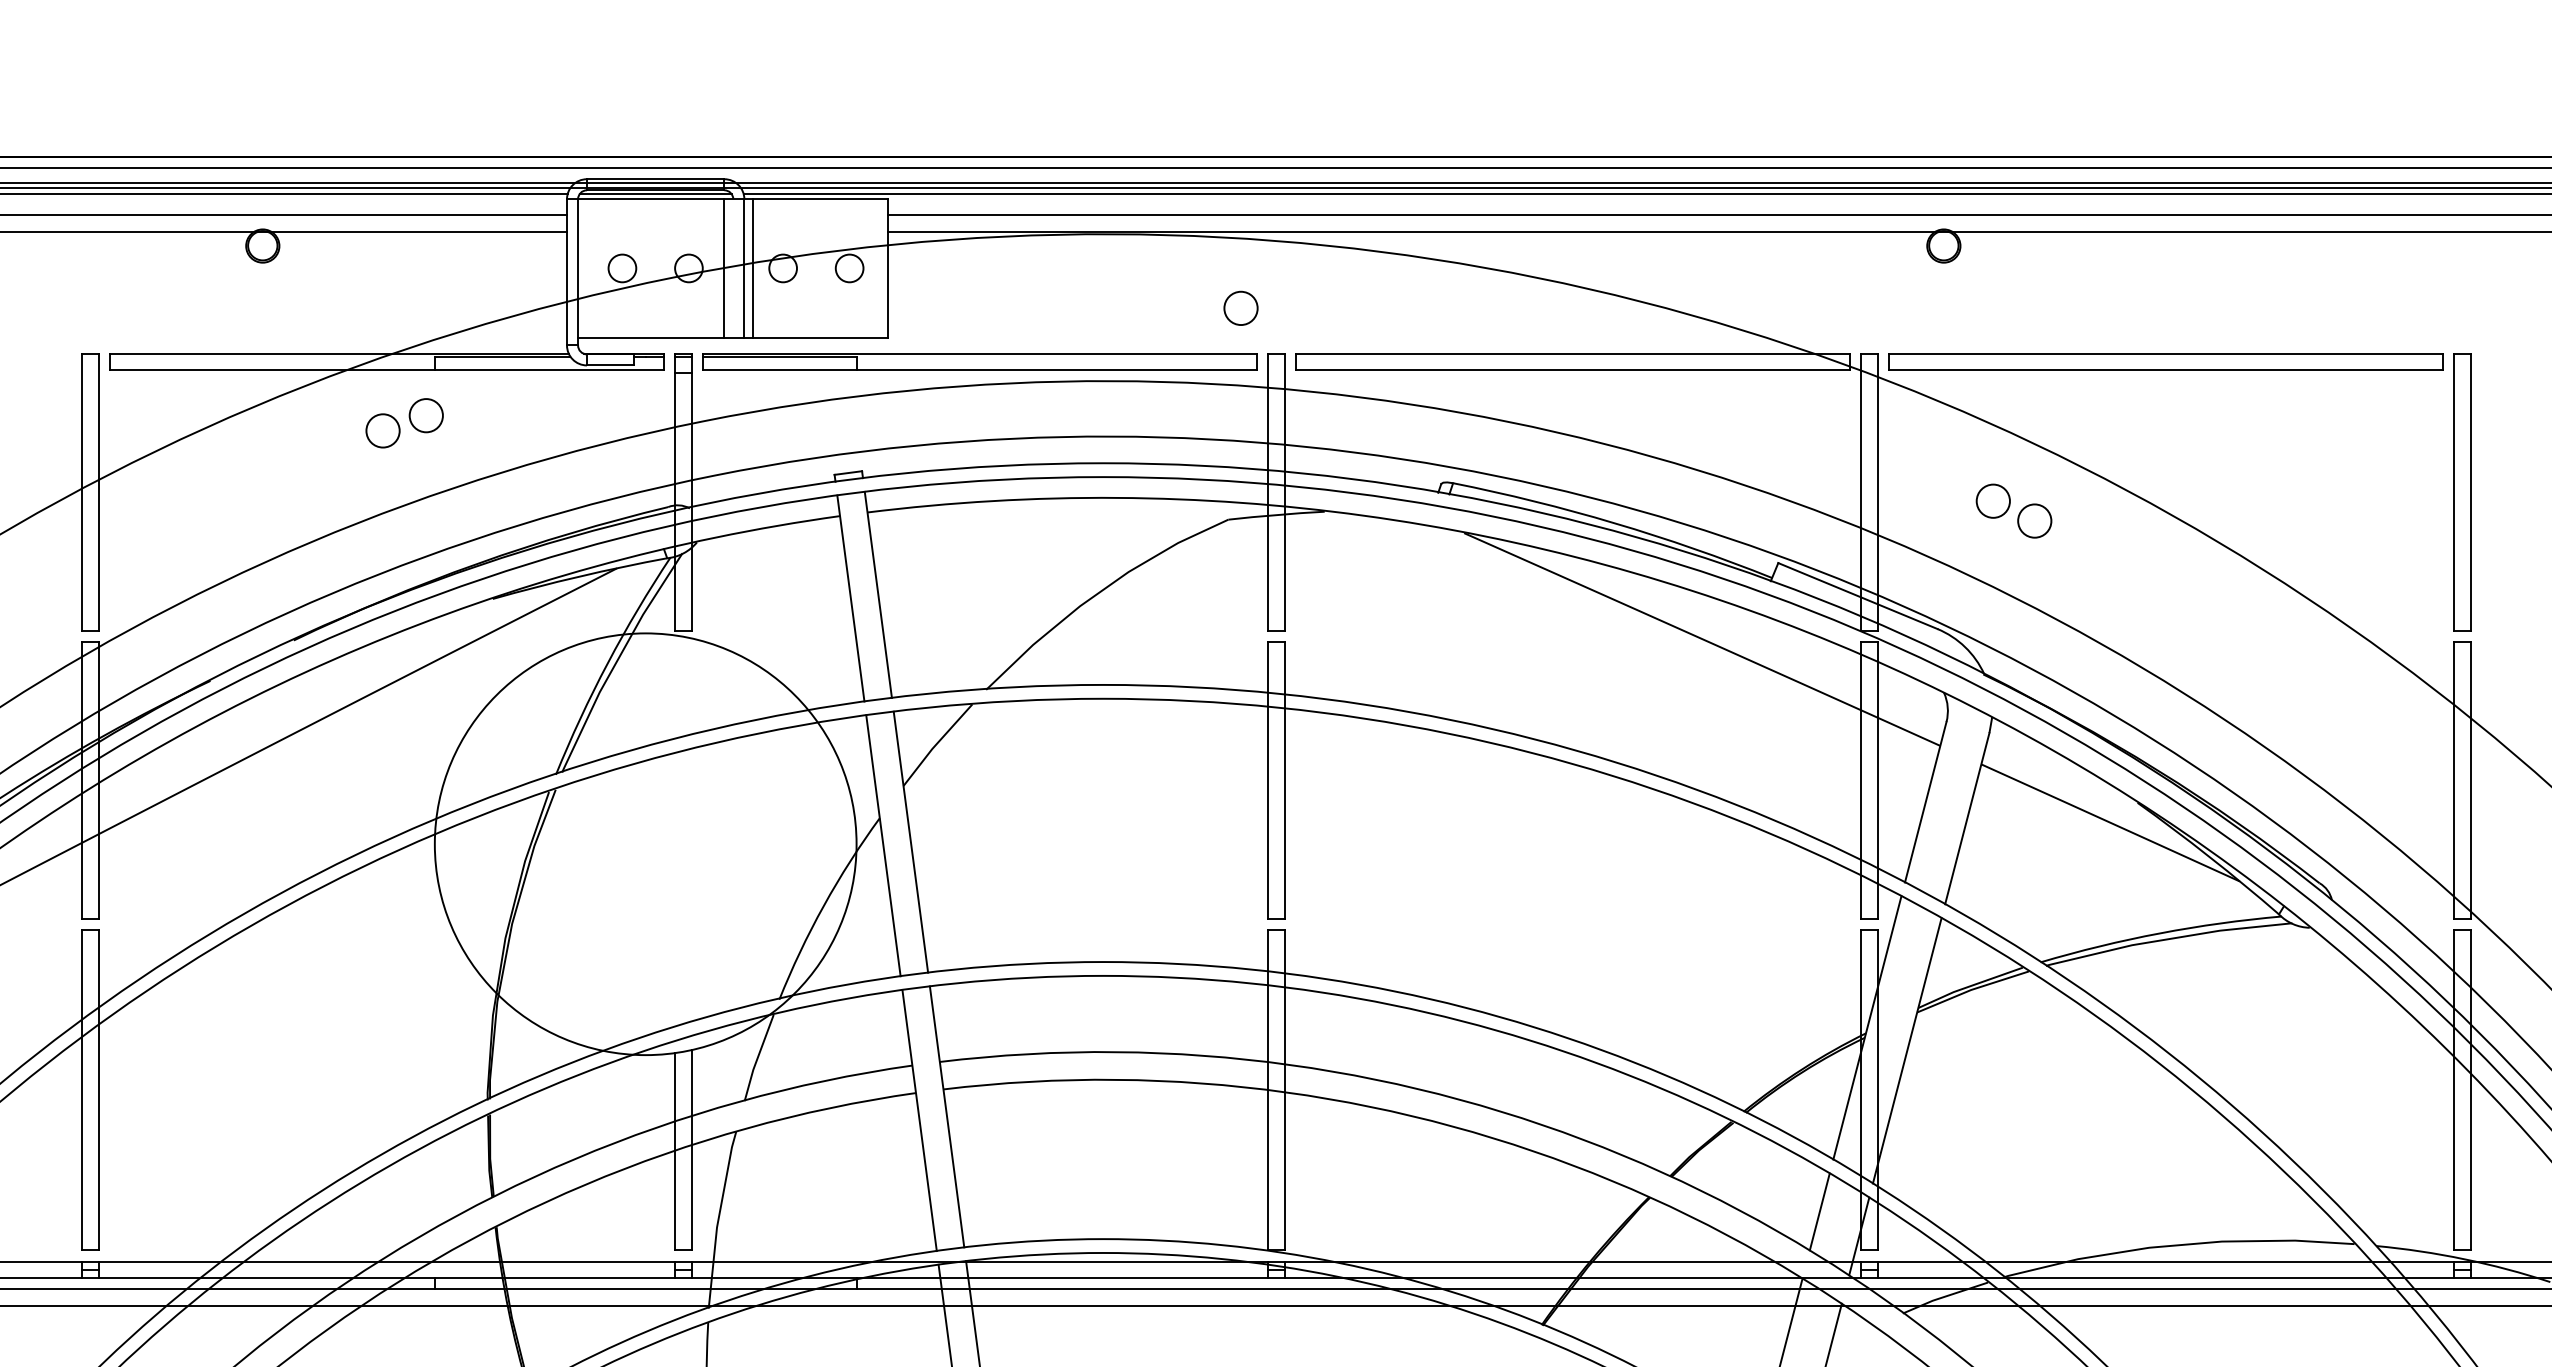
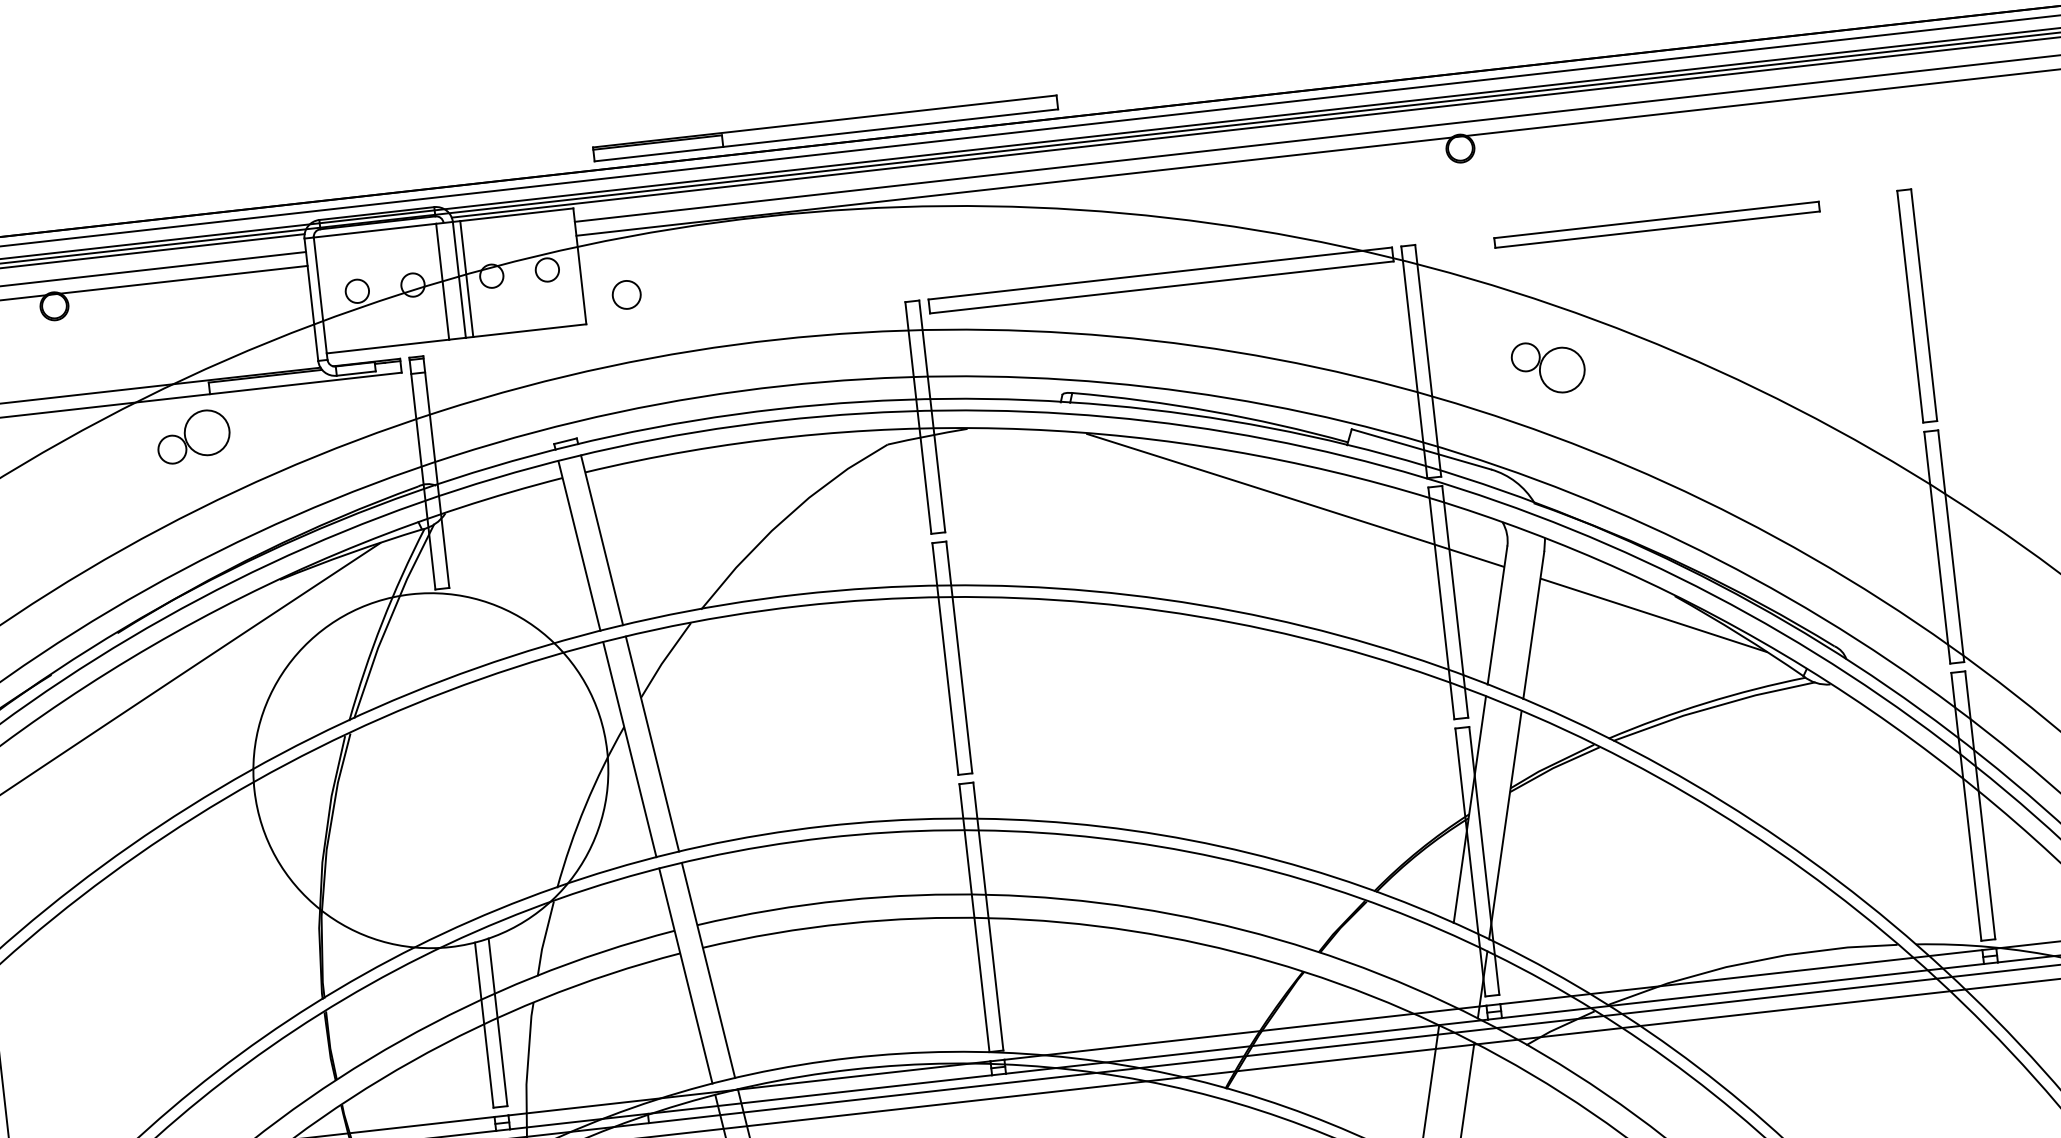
line: (655, 193) -> (378, 225), removed
circle: (1240, 307) -> (626, 294), moved
part: (979, 361) -> (825, 127), moved
part: (2165, 361) -> (1656, 224), size x0.7
circle: (425, 415) -> (206, 432), size x1.6
circle: (2034, 520) -> (1562, 369), size x1.6
line: (1819, 1211) -> (1447, 967), removed

